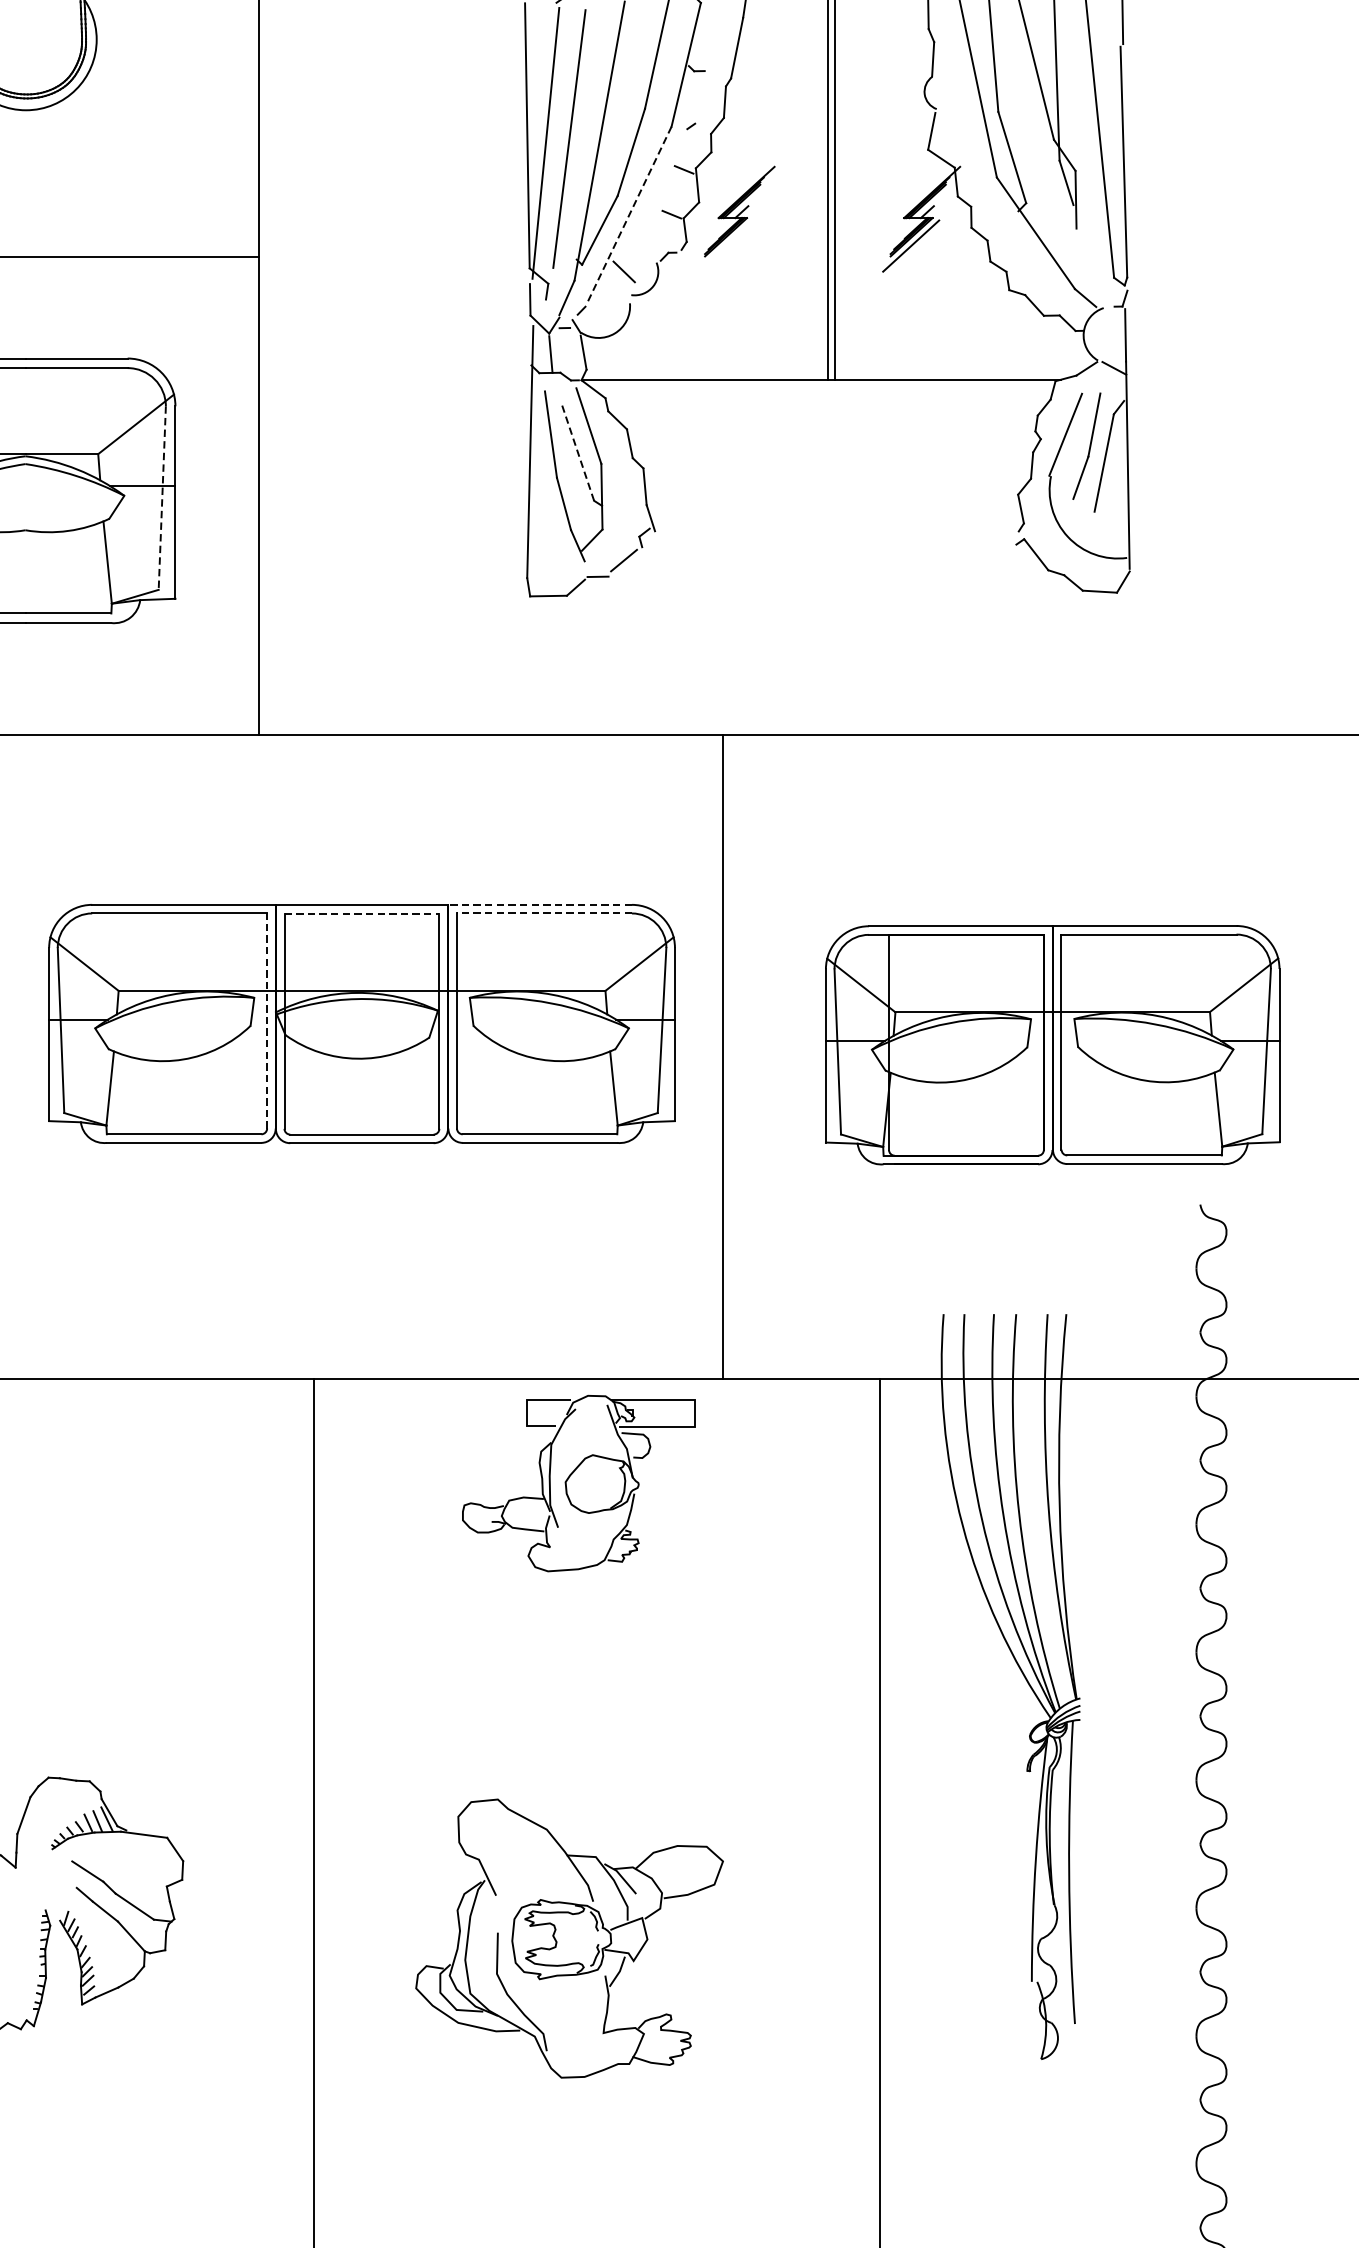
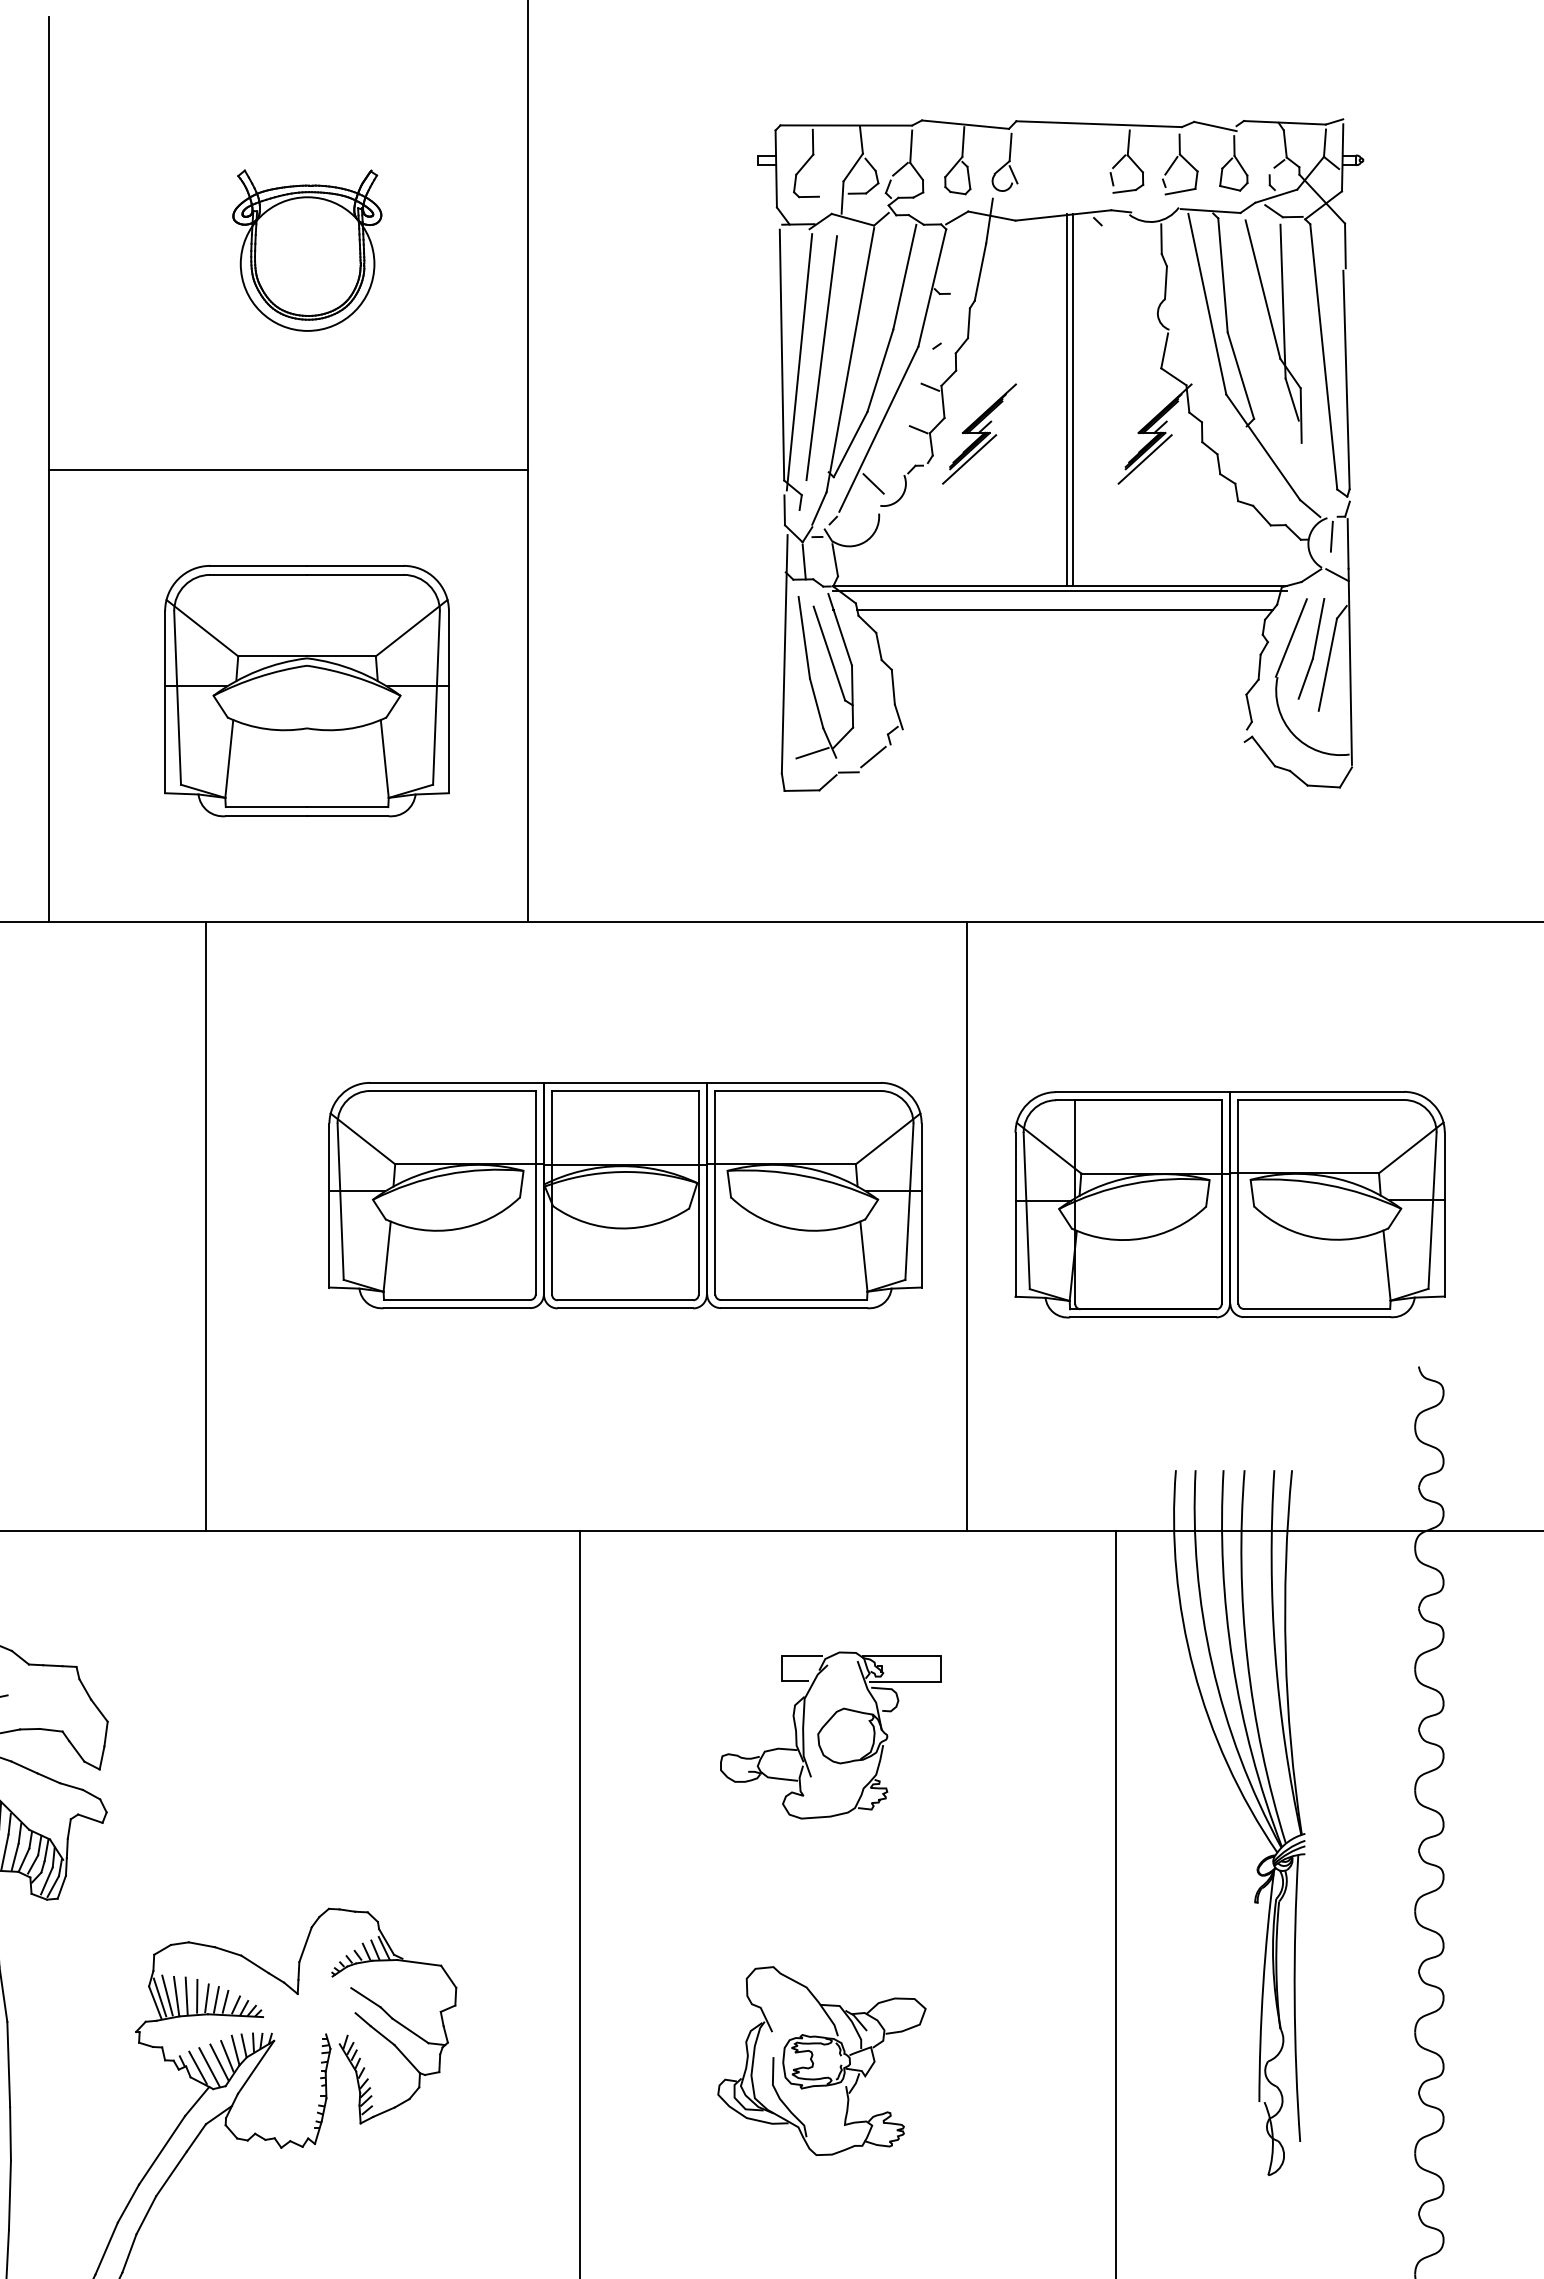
line: (629, 214) -> (878, 429), dashed -> solid
line: (725, 246) -> (969, 459), added
line: (1108, 327) -> (1331, 536), added
line: (820, 384) -> (1059, 590), added
line: (825, 405) -> (1064, 610), added
line: (577, 451) -> (829, 653), dashed -> solid
line: (162, 497) -> (436, 697), dashed -> solid
line: (559, 555) -> (812, 752), added
line: (540, 904) -> (794, 1082), dashed -> solid
line: (362, 913) -> (625, 1091), dashed -> solid
line: (543, 913) -> (797, 1091), dashed -> solid
line: (266, 1020) -> (535, 1192), dashed -> solid
part: (1052, 1045) -> (1229, 1204), moved
part: (578, 1483) -> (830, 1735), moved
part: (569, 1937) -> (821, 2060), size x0.71

